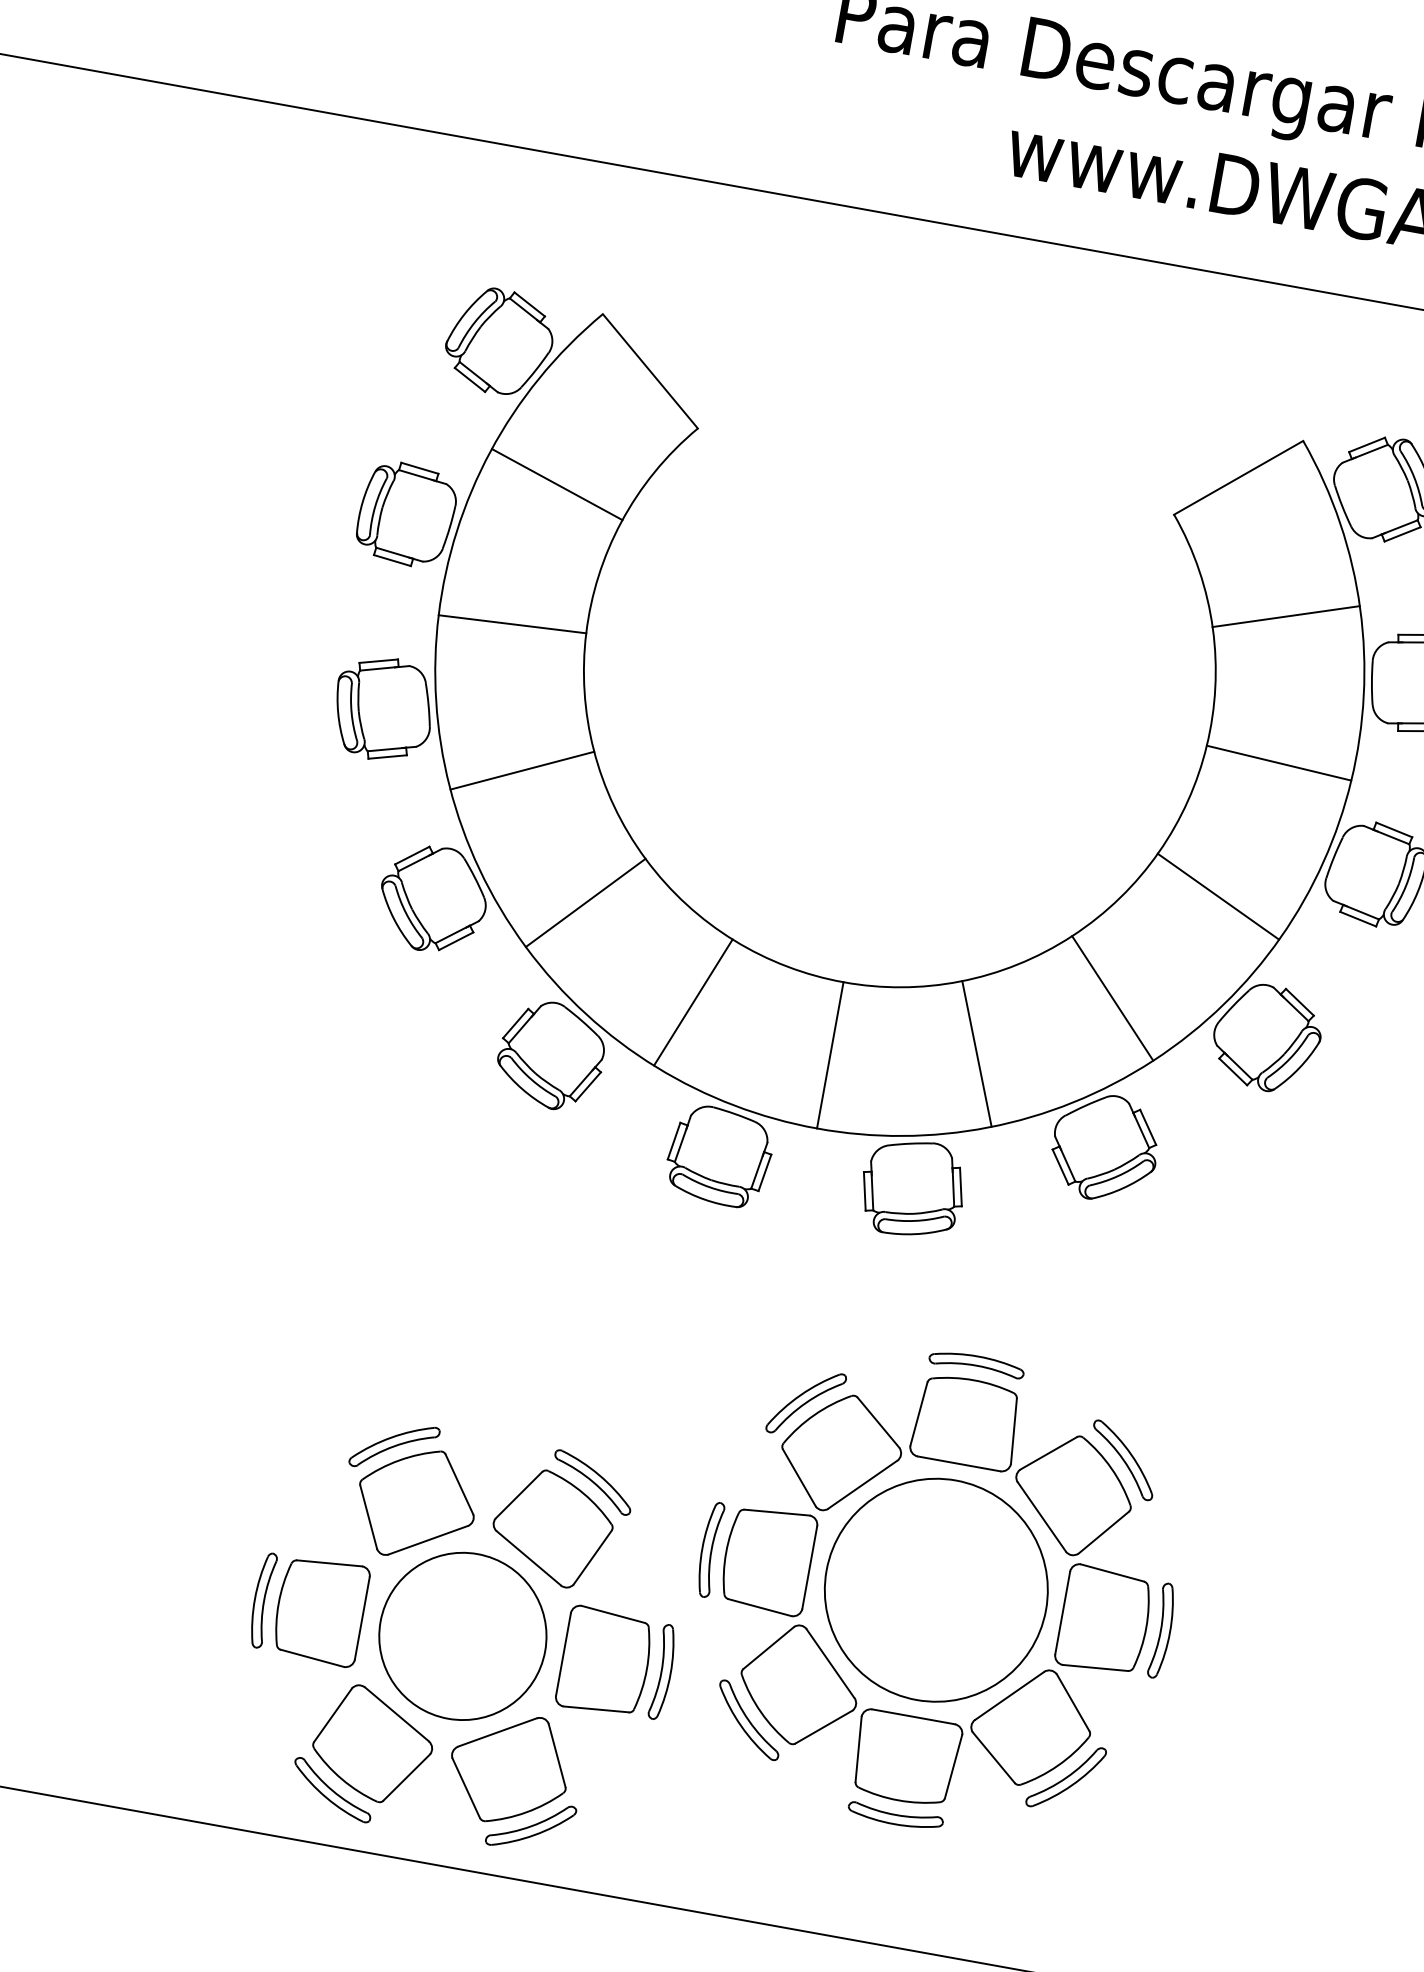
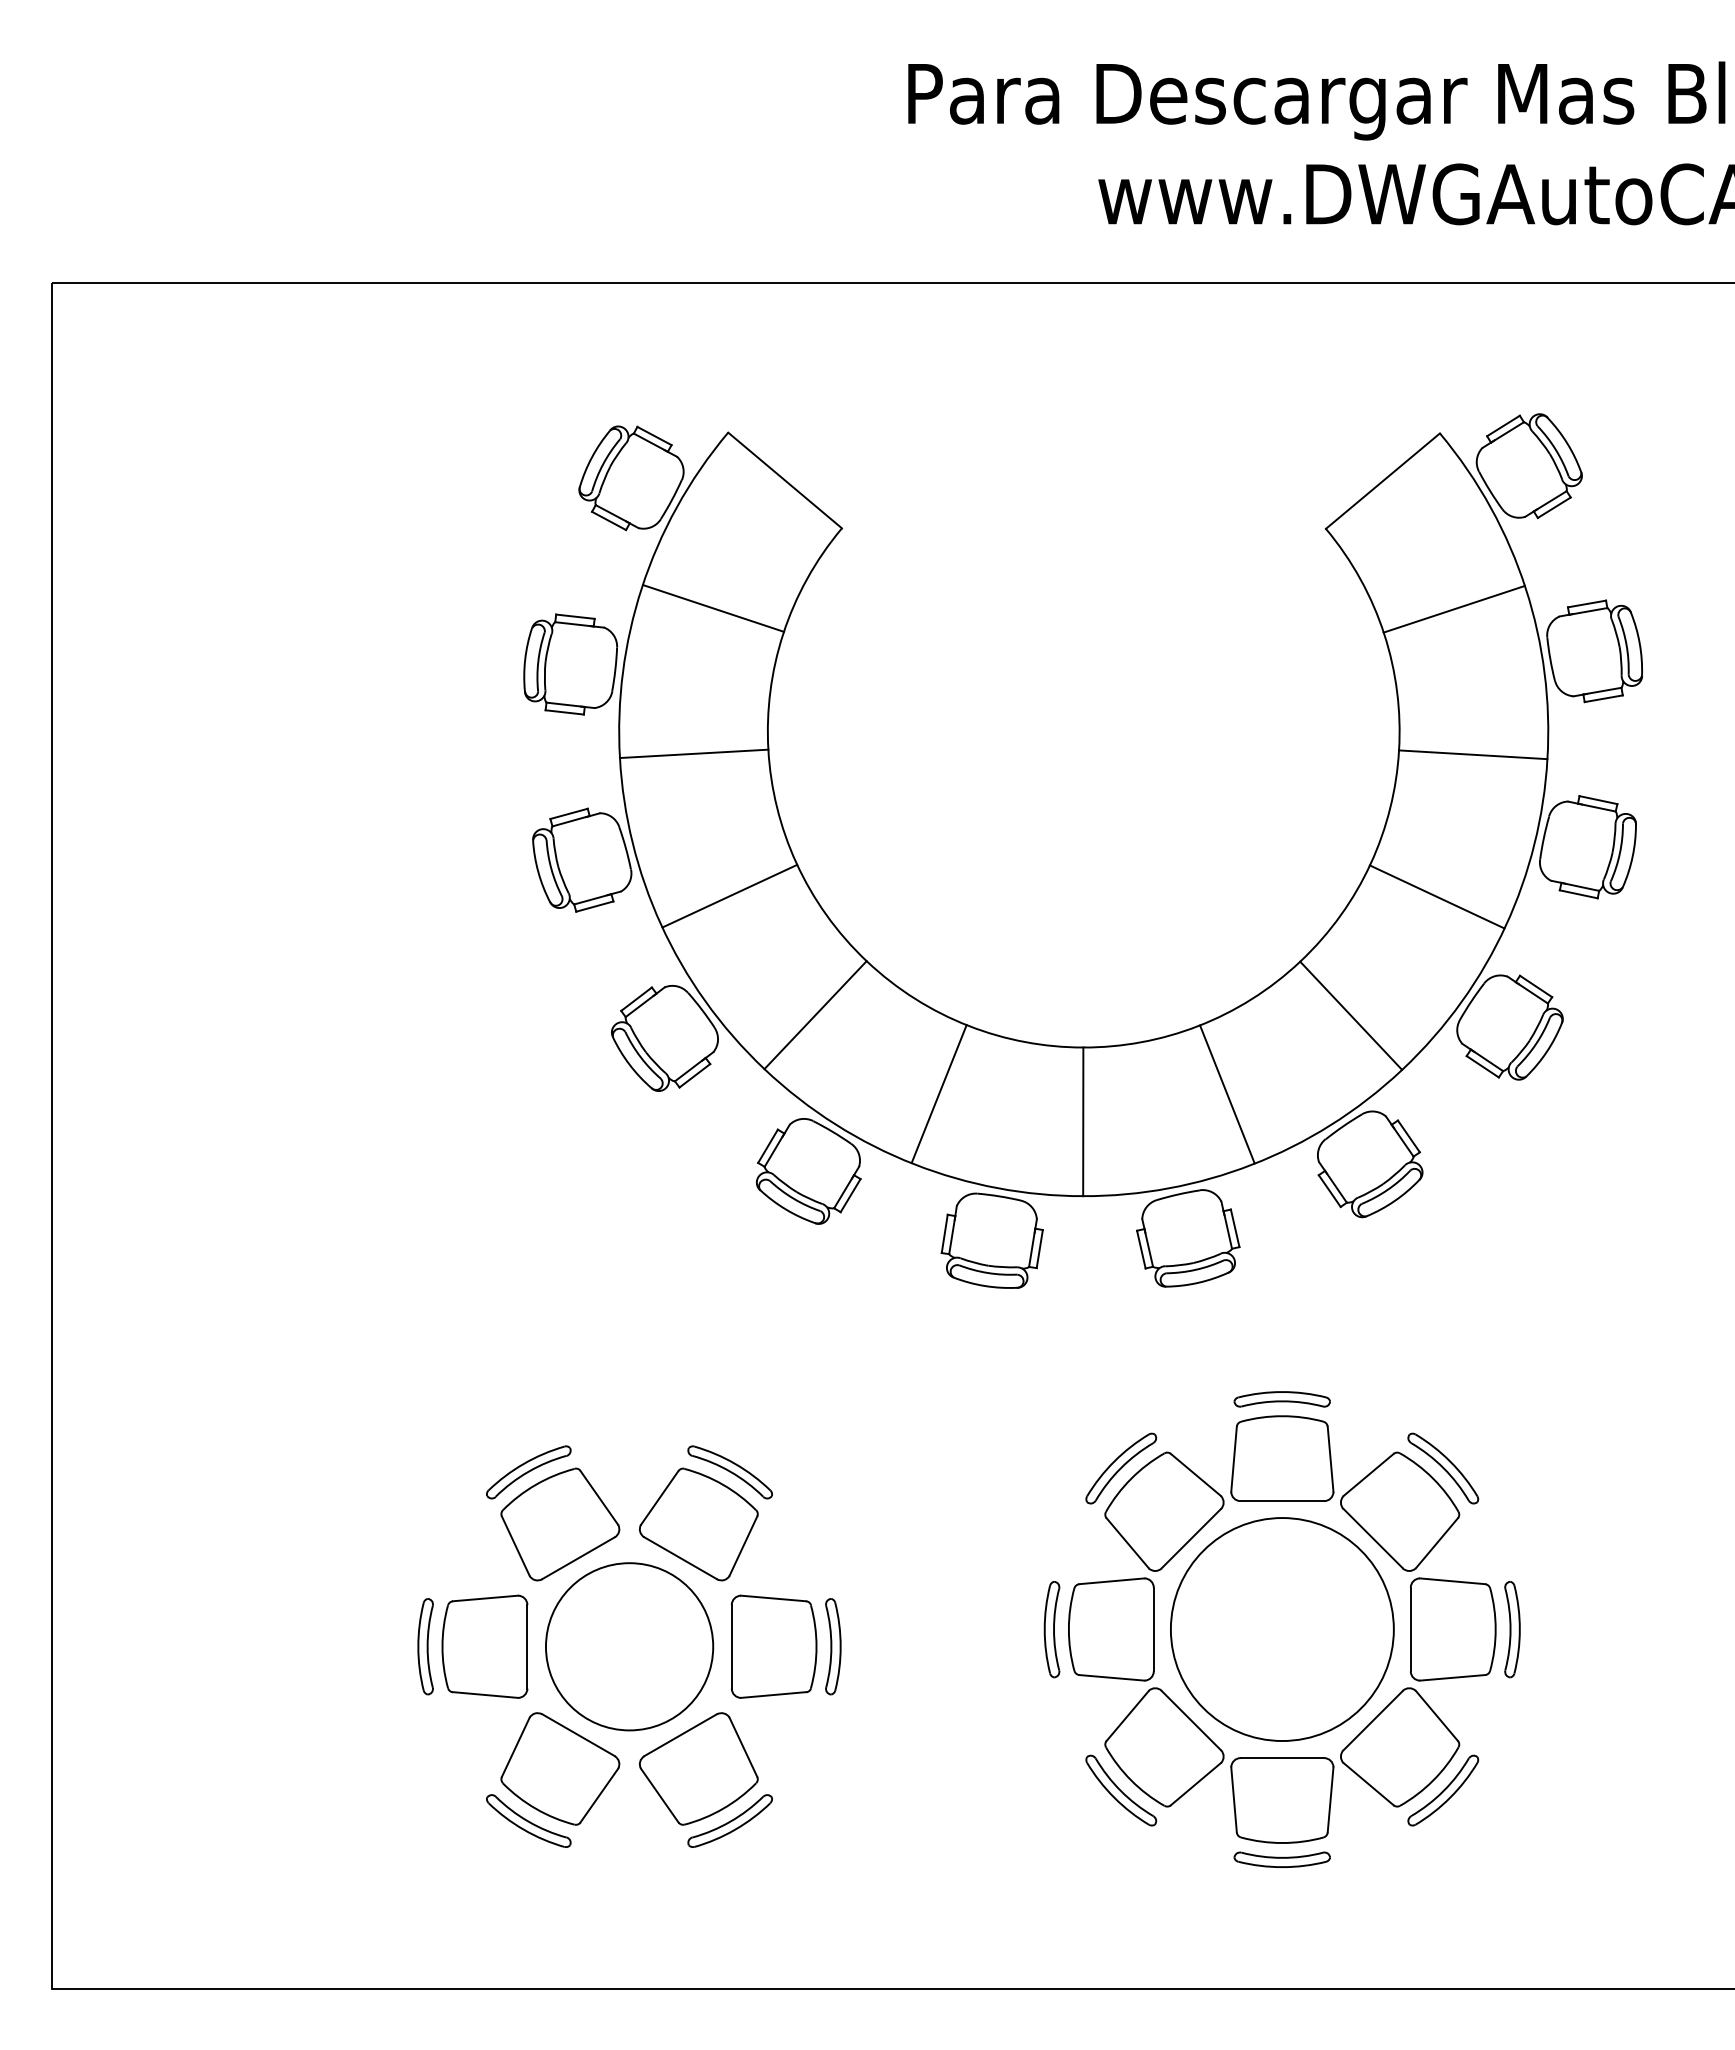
part: (462, 1636) -> (629, 1646), moved

